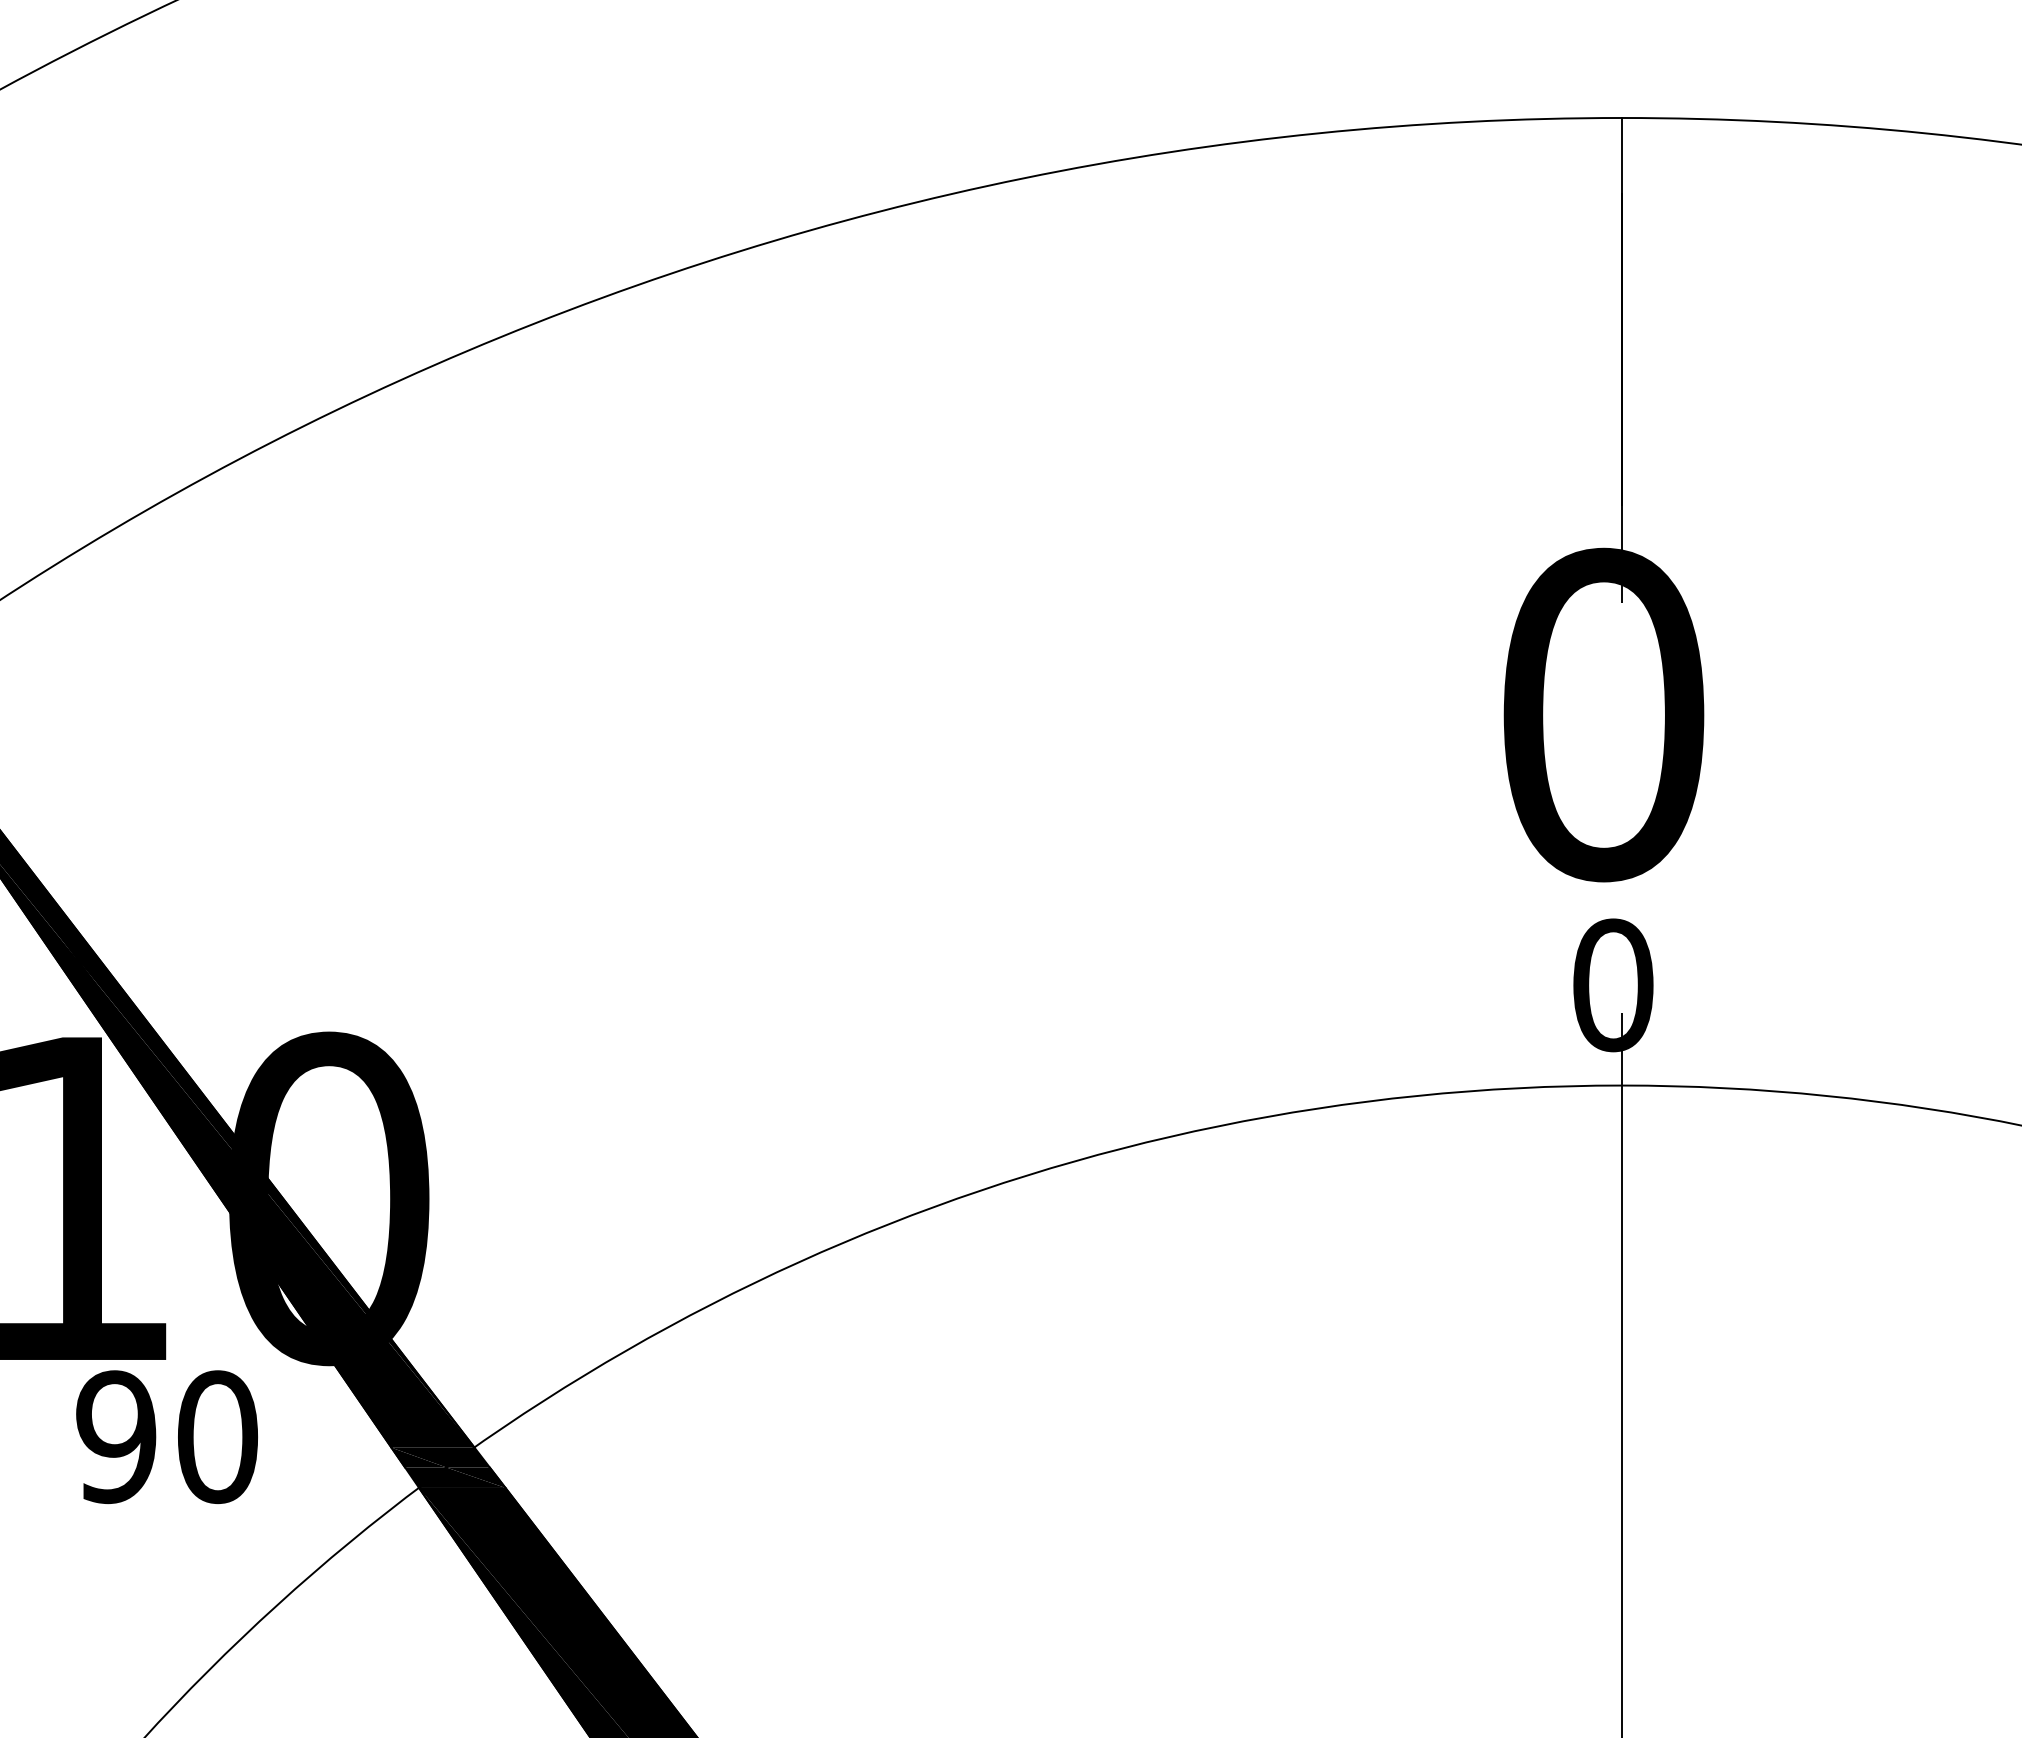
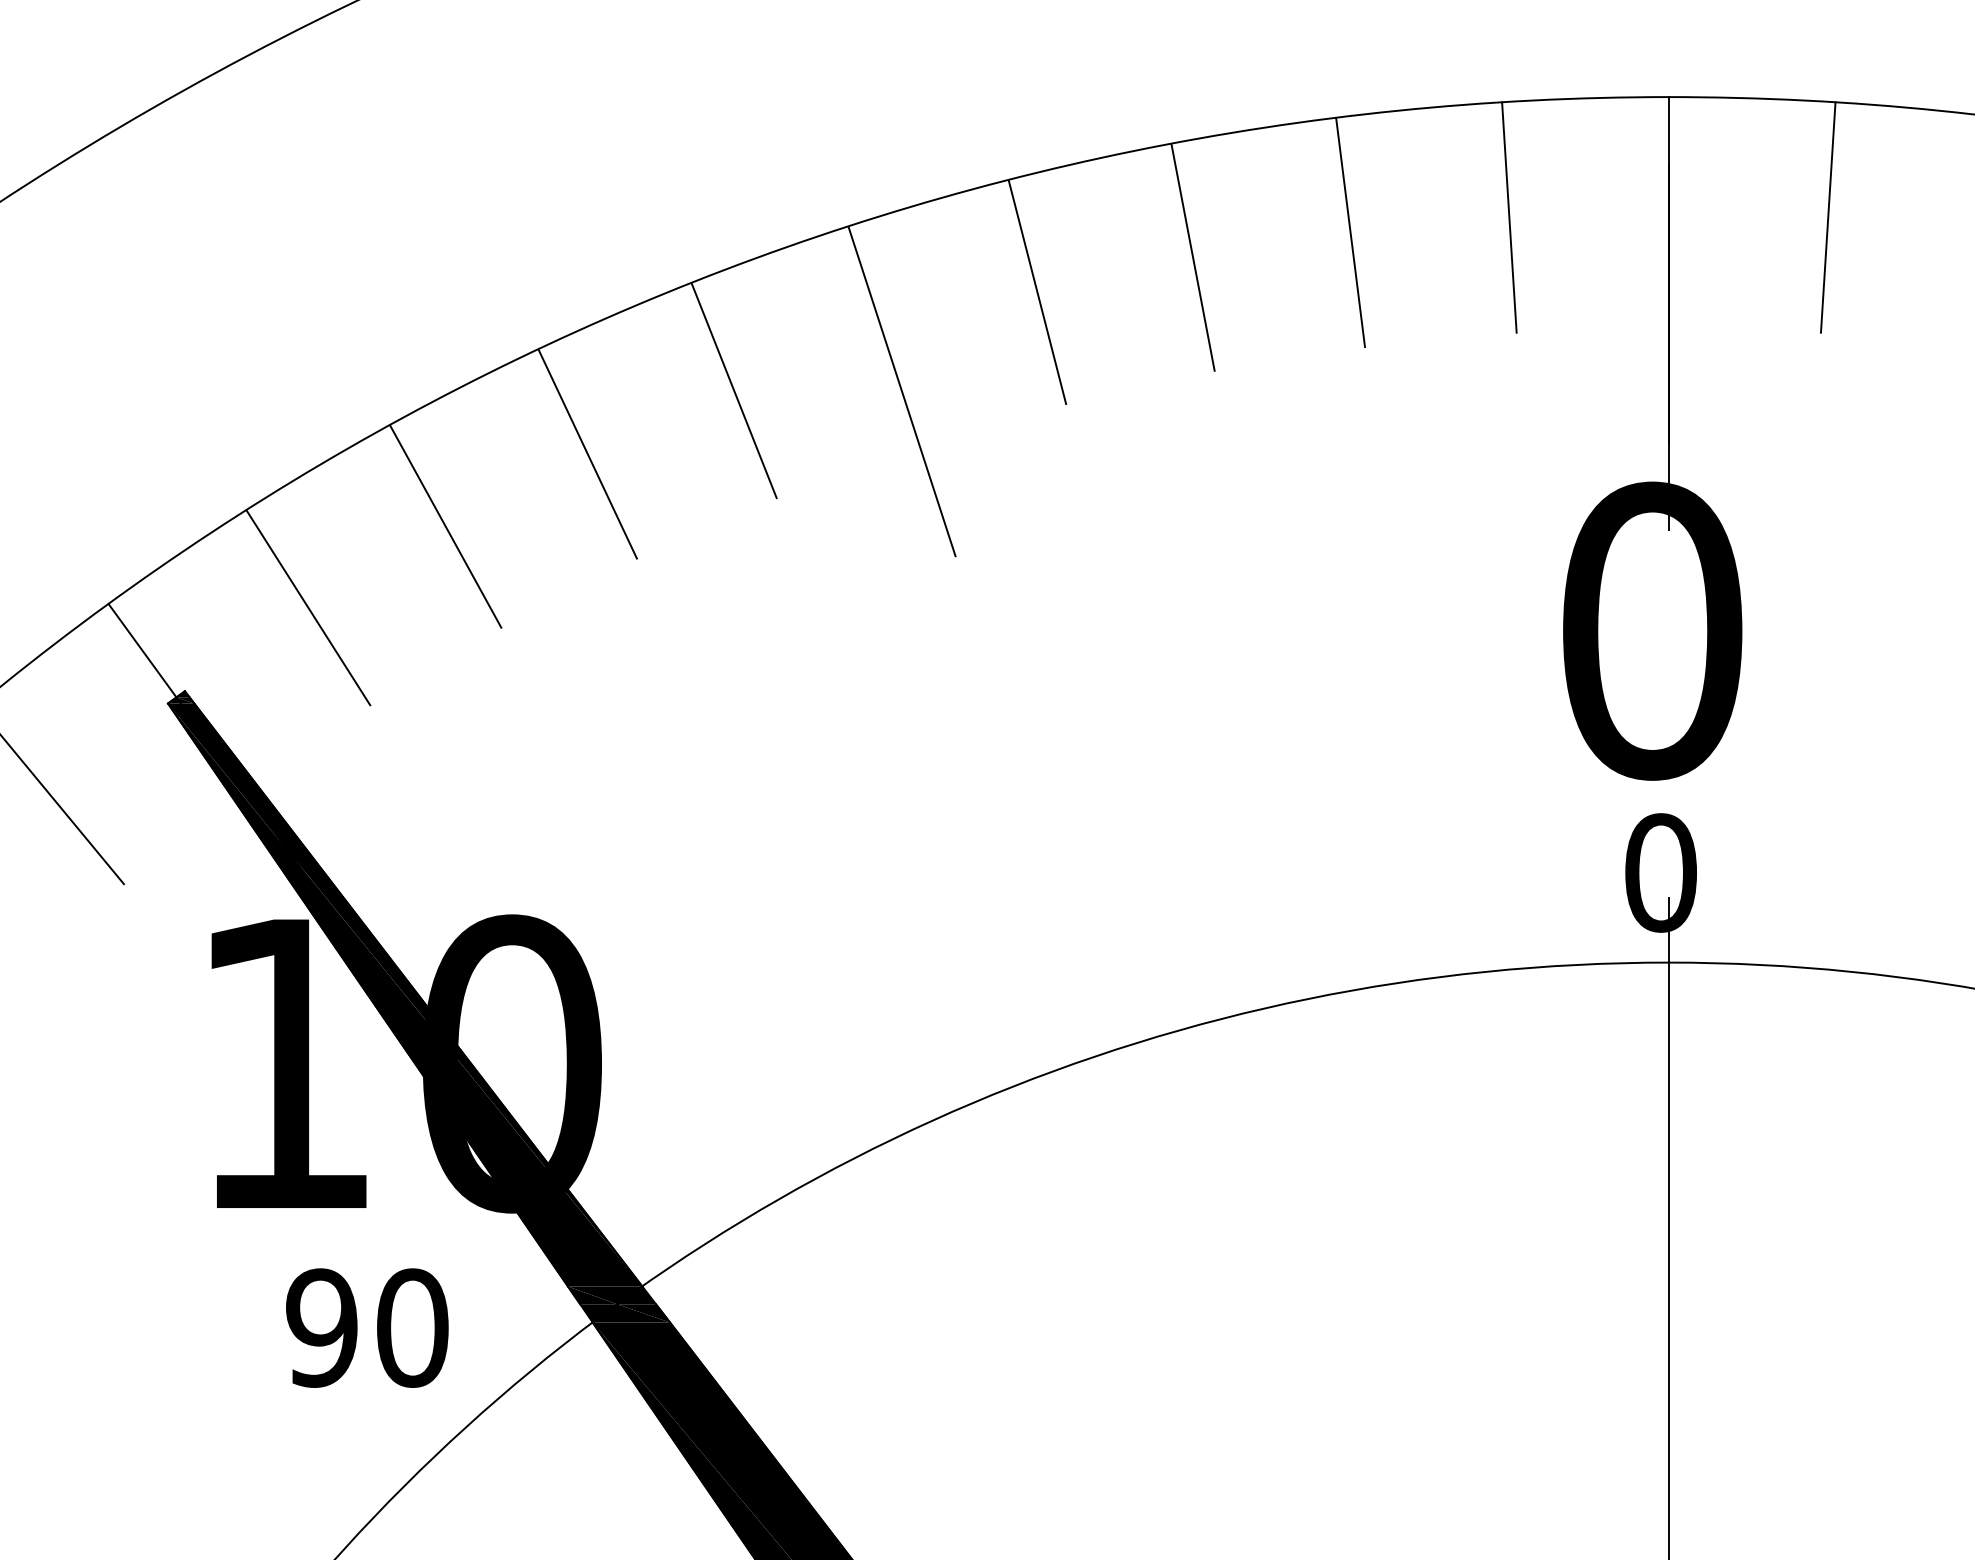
line: (1443, 252) -> (1509, 217), added
line: (1799, 252) -> (1827, 217), added
line: (1266, 269) -> (1350, 232), added
line: (1089, 297) -> (1192, 257), added
line: (916, 336) -> (1037, 292), added
line: (576, 445) -> (733, 390), added
line: (764, 447) -> (901, 391), added
line: (413, 516) -> (587, 453), added
line: (254, 598) -> (445, 526), added
line: (101, 688) -> (308, 607), added
text: (167, 1436) -> (367, 1327), moved

